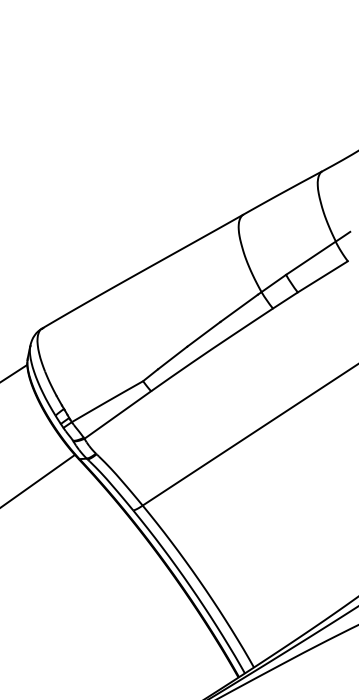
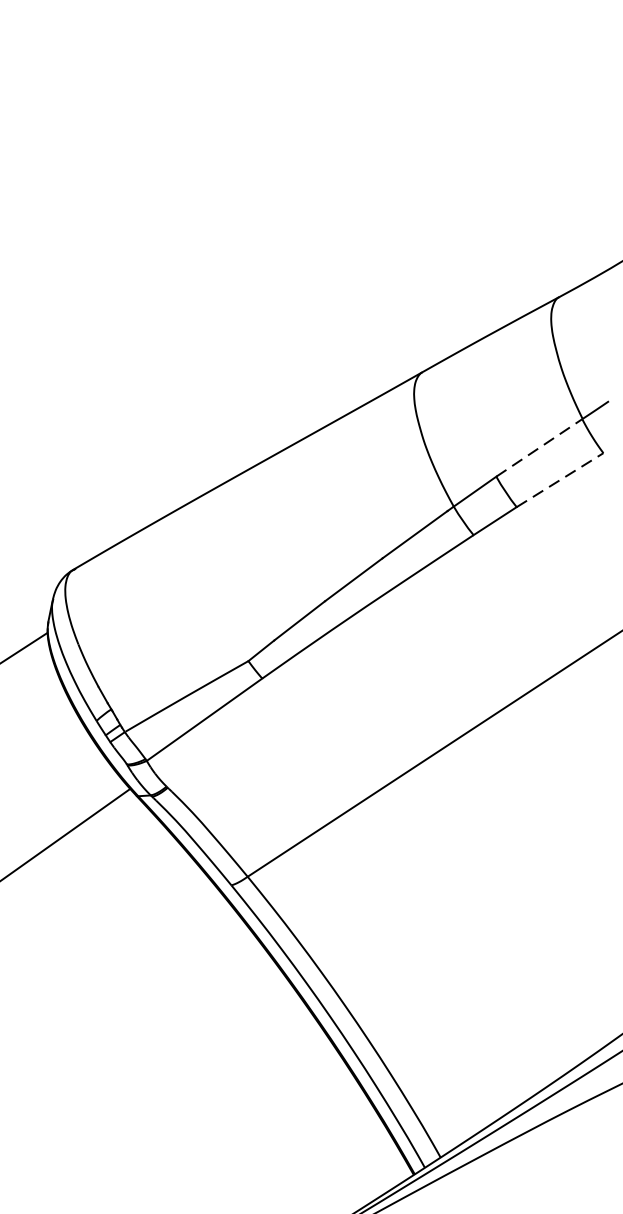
line: (310, 258) -> (538, 448), solid -> dashed
line: (323, 276) -> (561, 479), solid -> dashed

